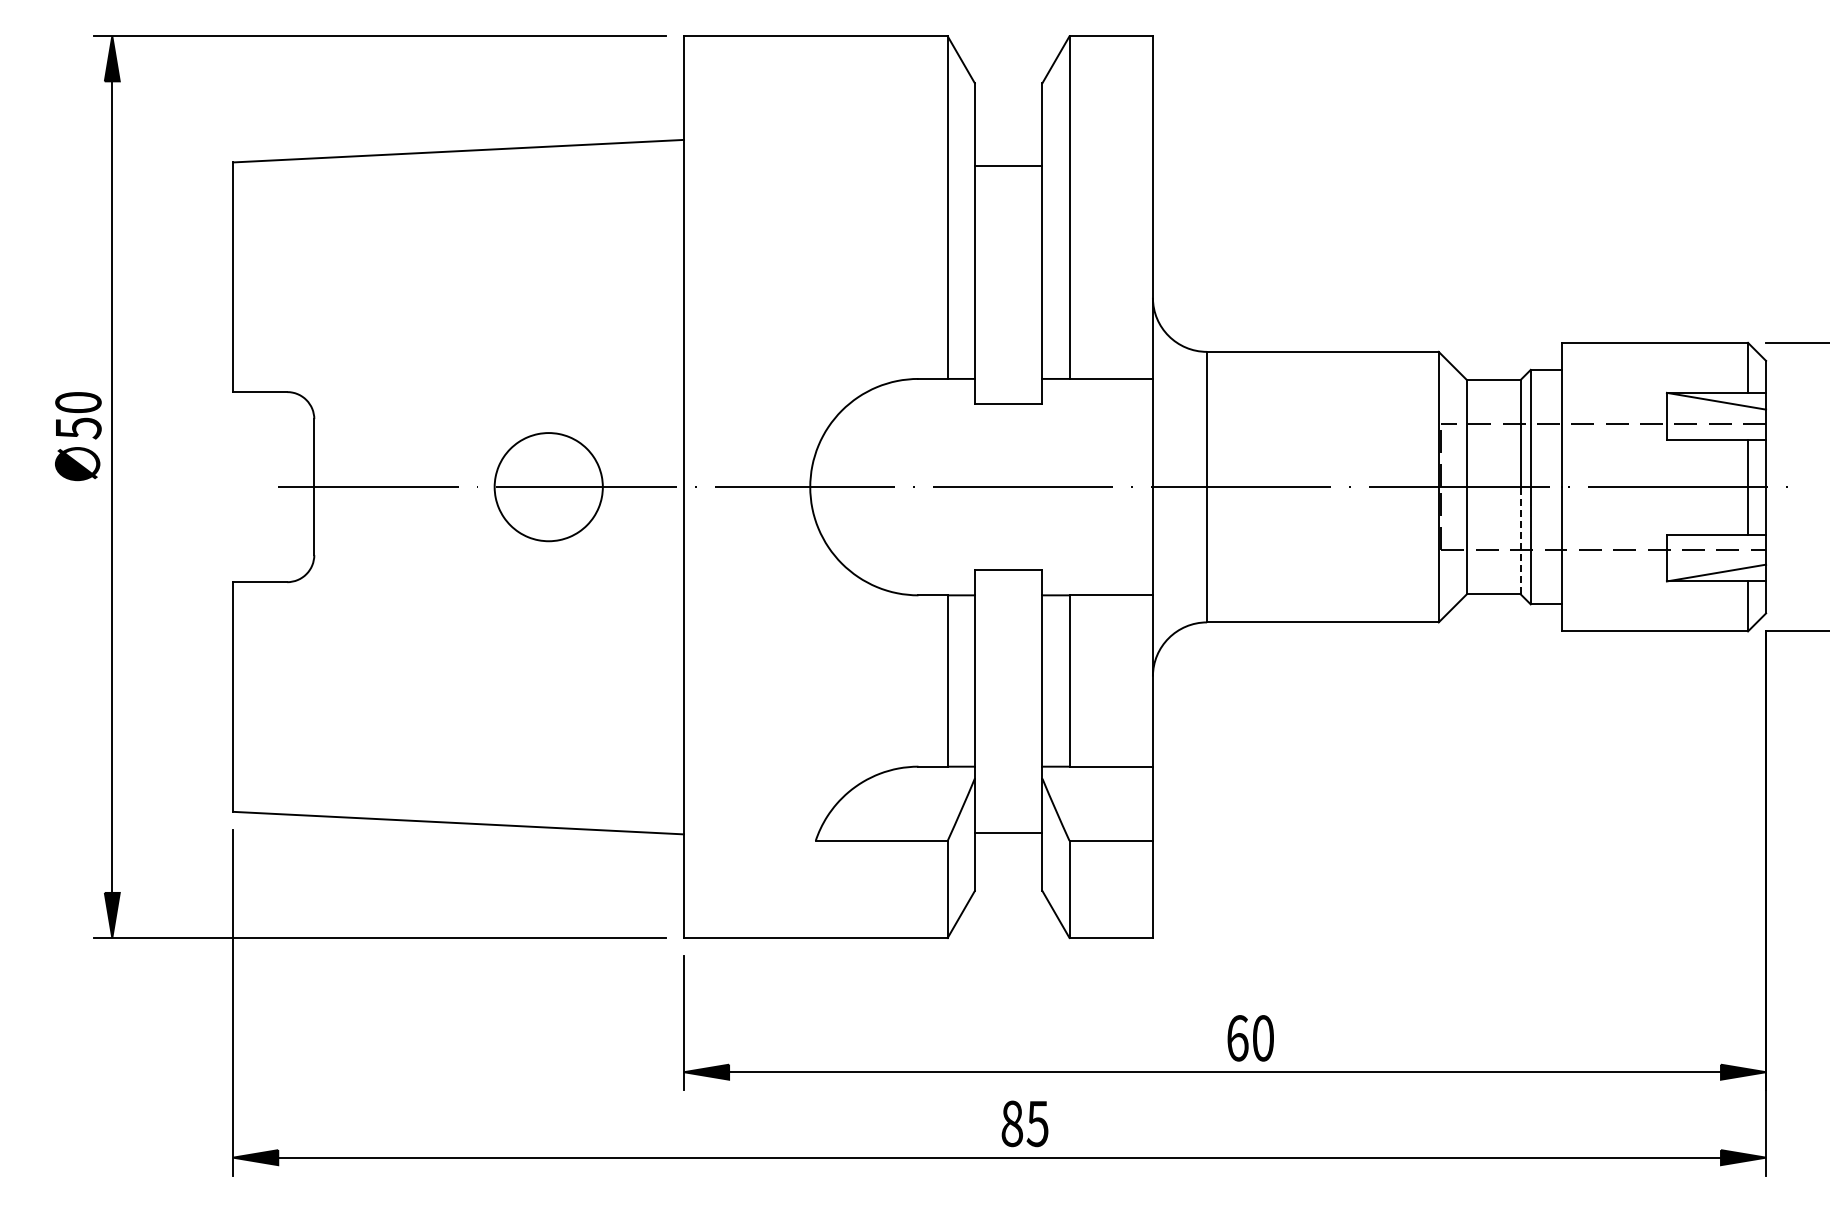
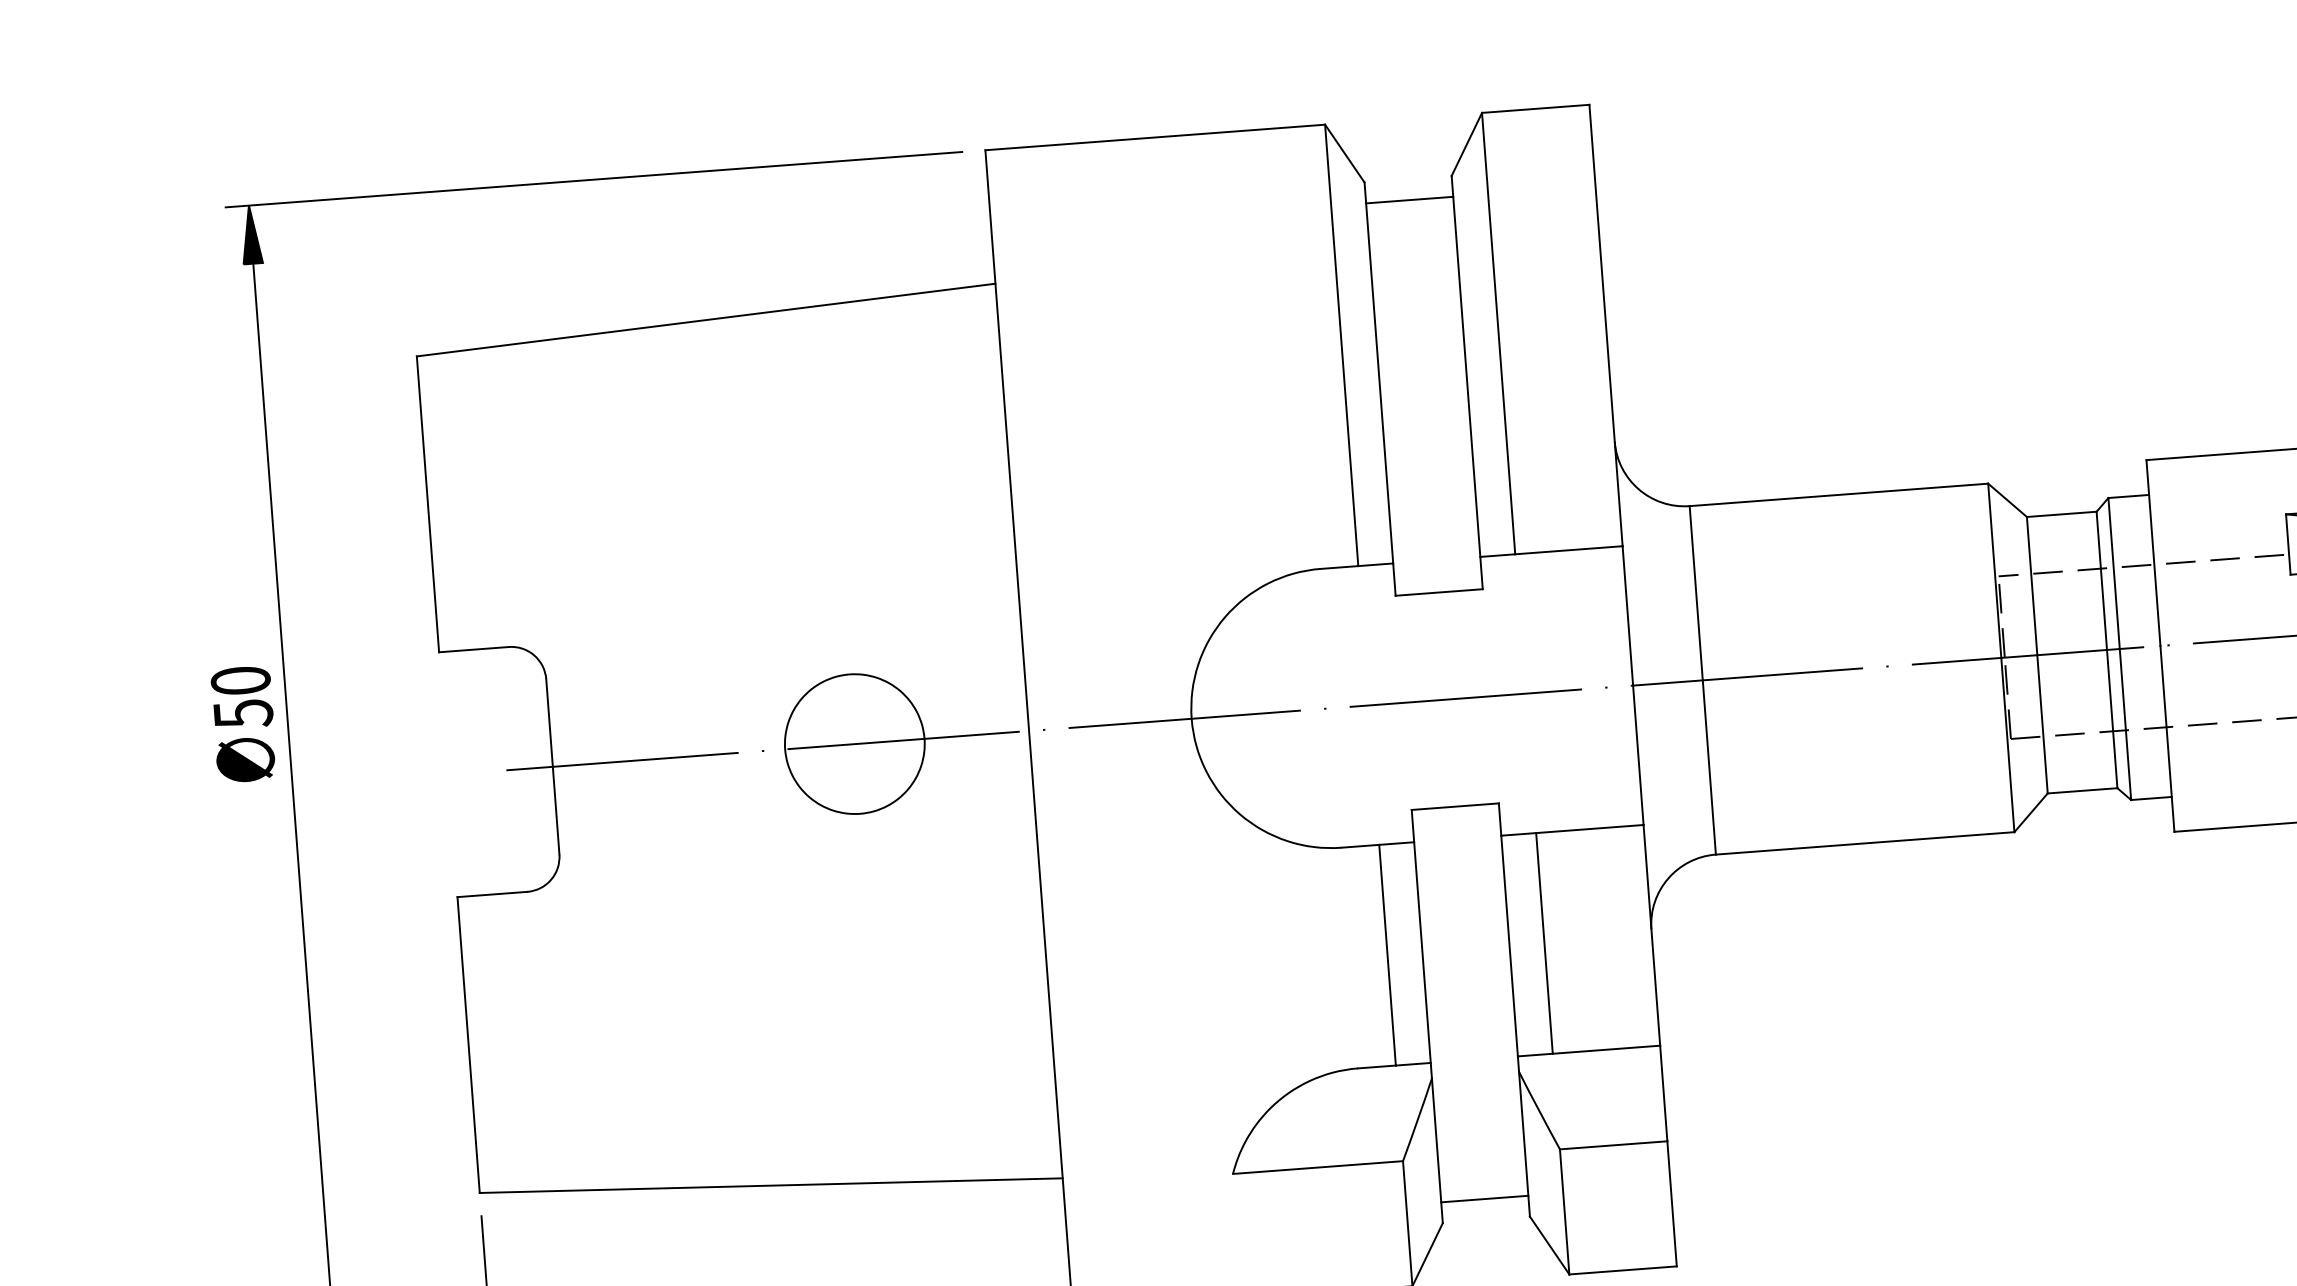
line: (1008, 166) -> (1409, 200), moved
line: (1520, 540) -> (2111, 718), dashed -> solid
line: (1008, 832) -> (1484, 1198), moved

